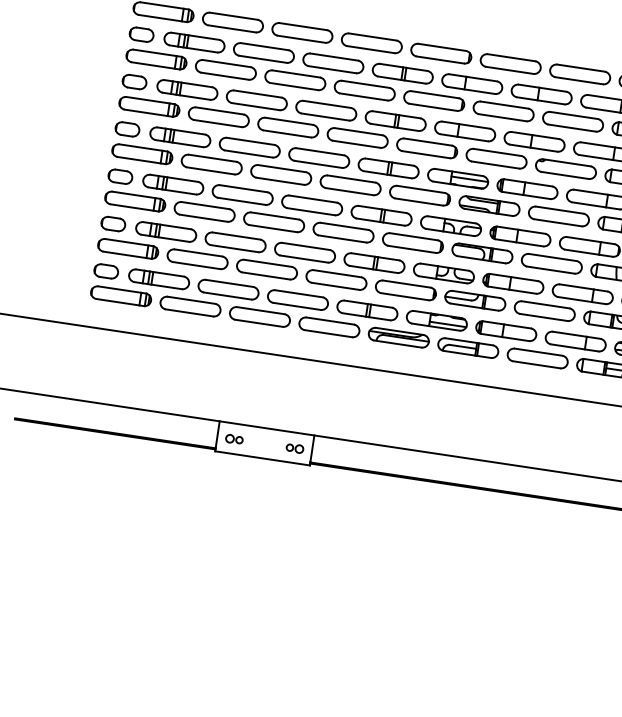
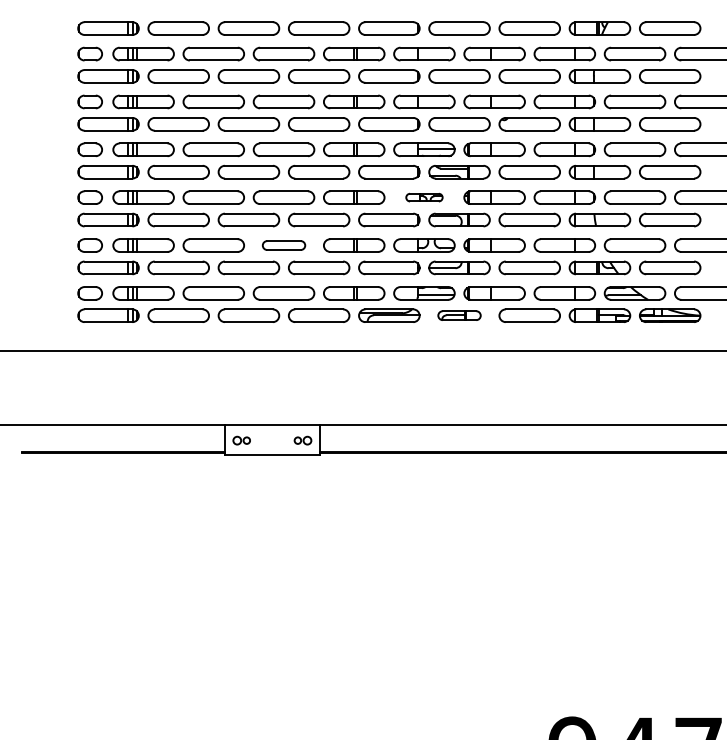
part: (451, 225) -> (424, 197), size x0.6
part: (304, 252) -> (283, 245), size x0.7
part: (468, 347) -> (459, 315), size x0.7

